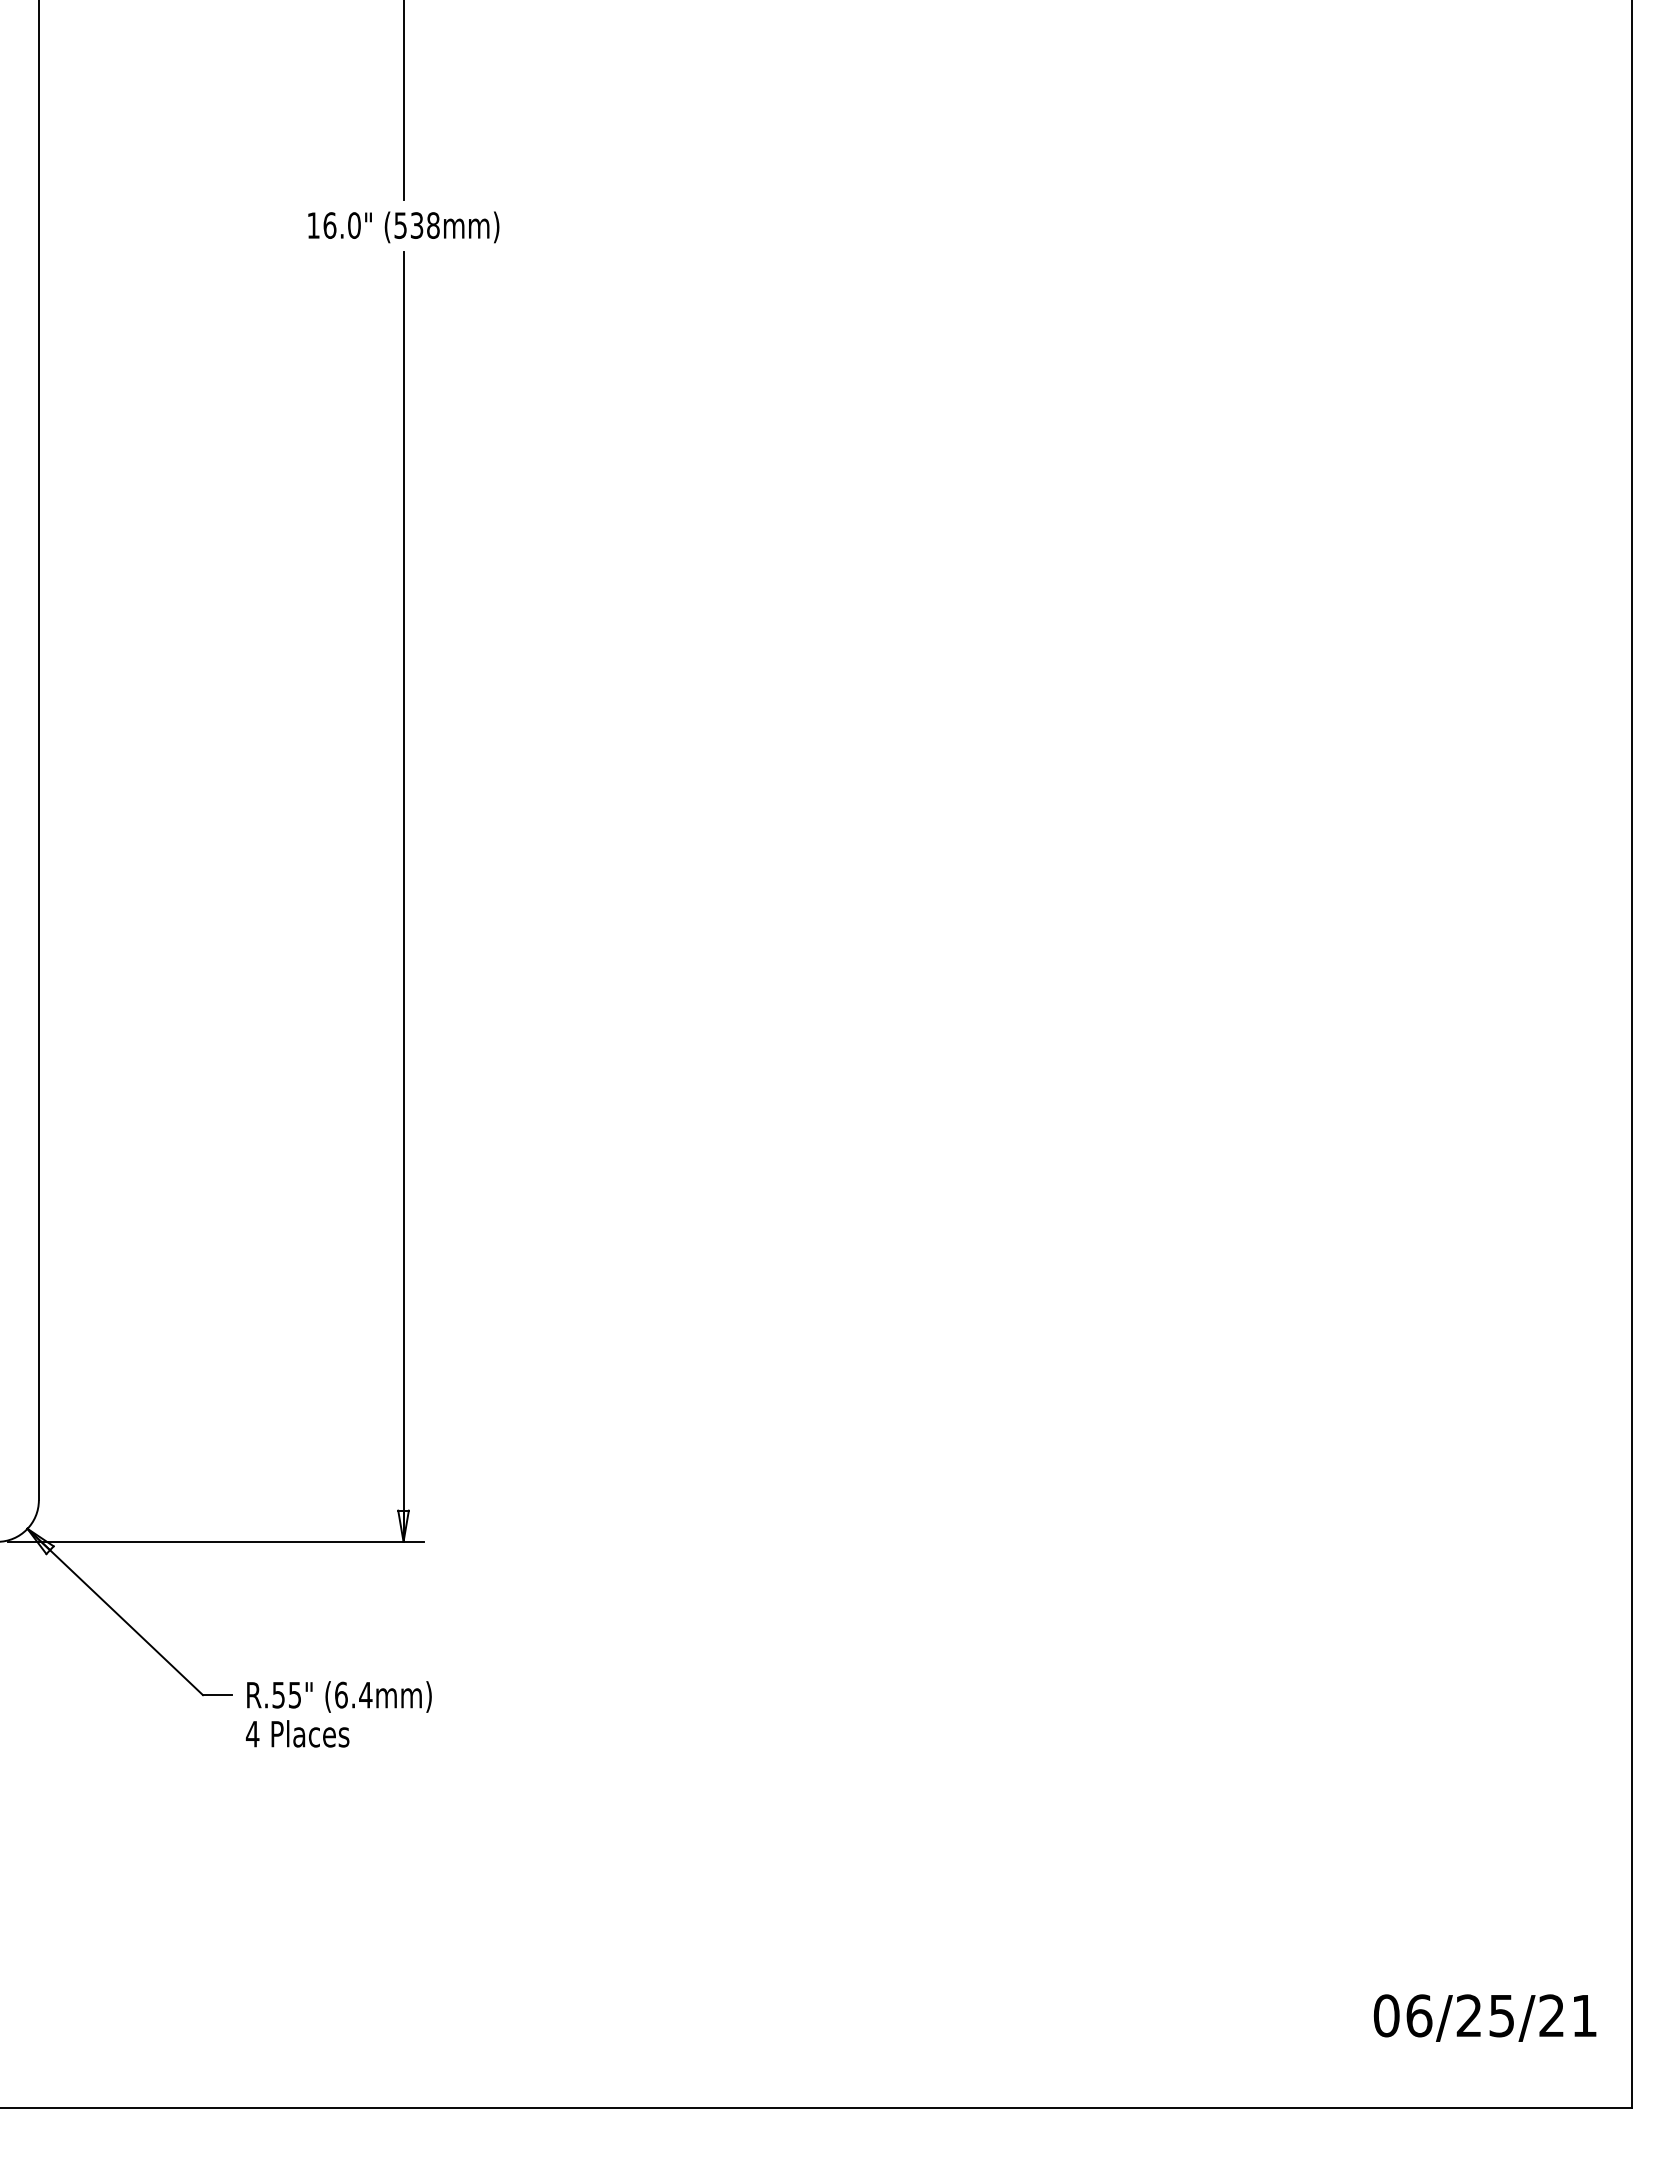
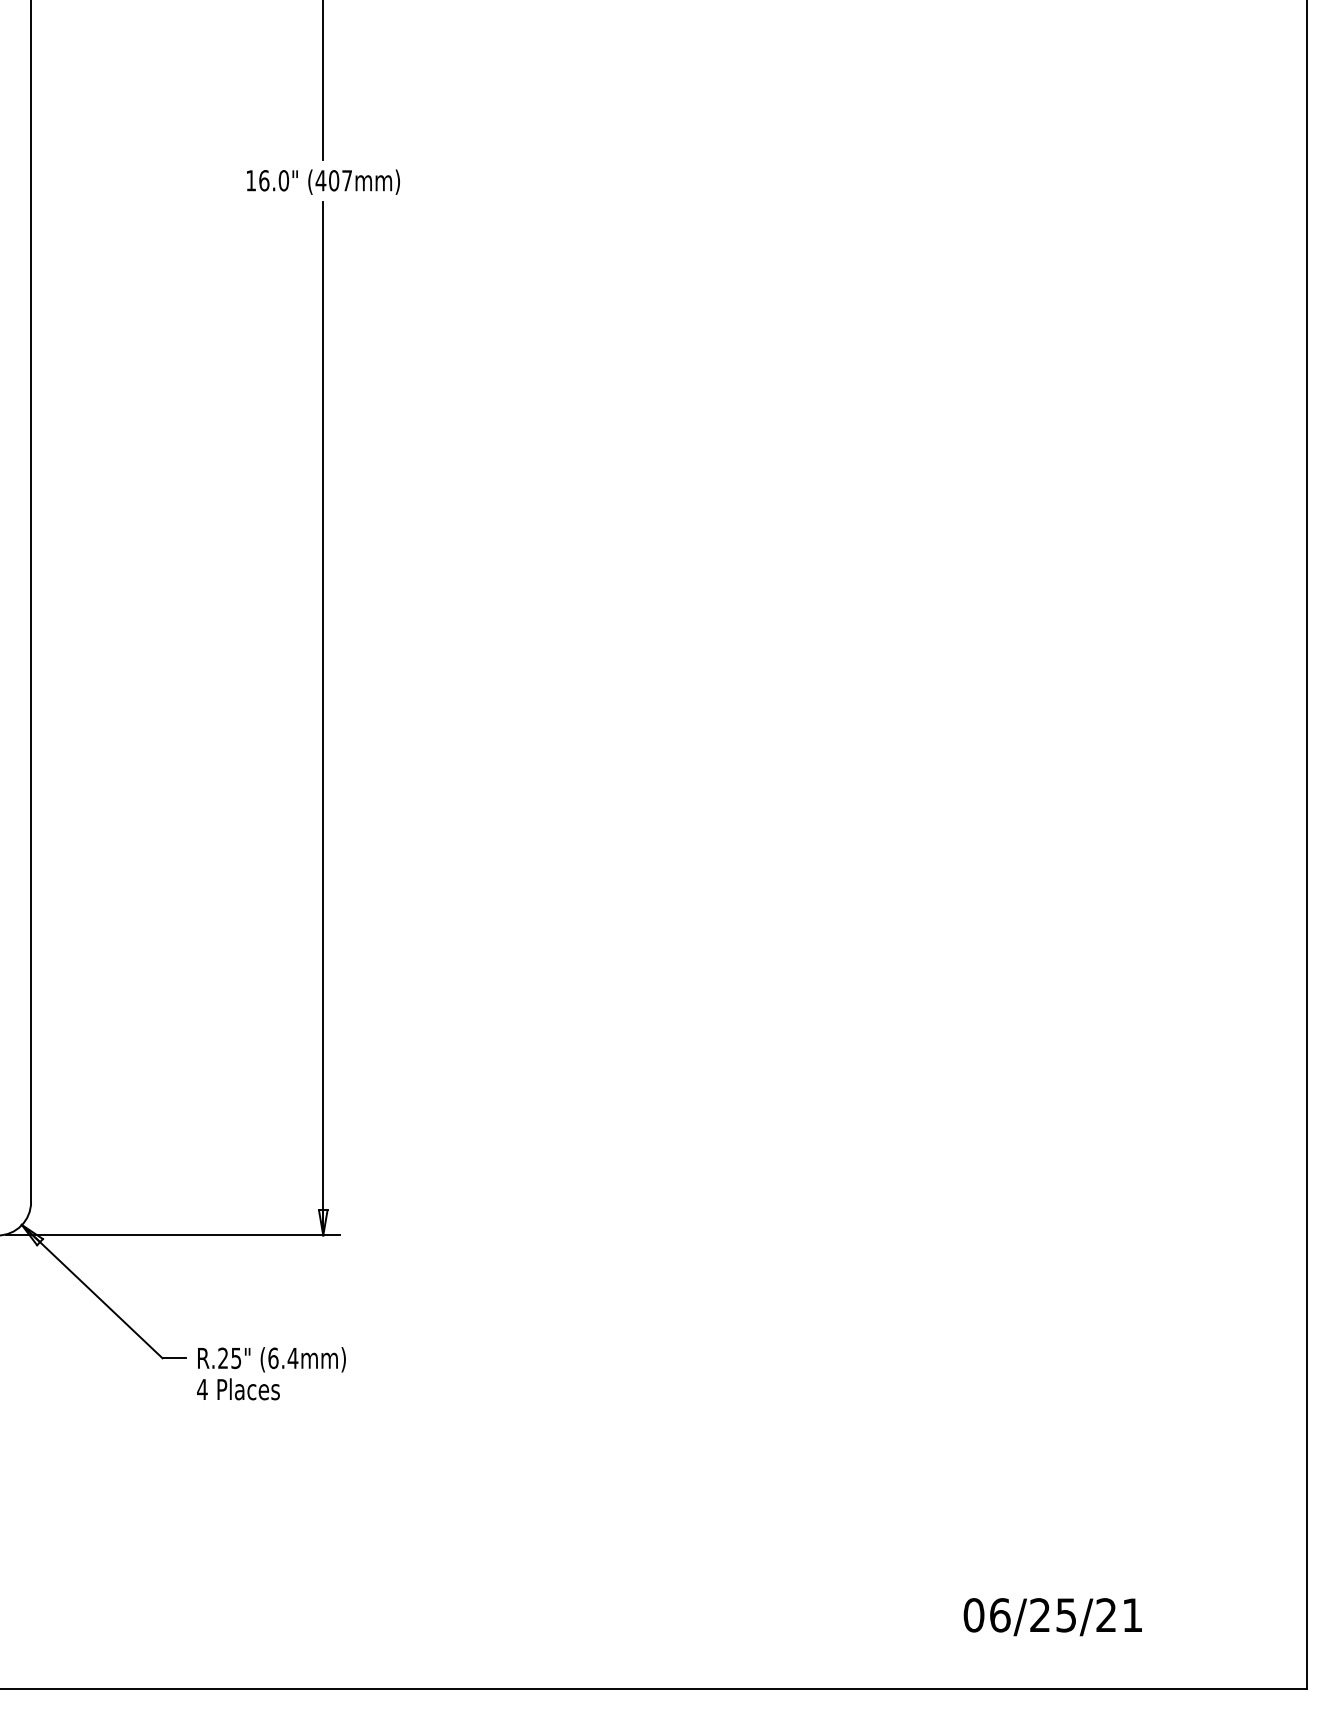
text: (416, 225) -> (333, 180), (538mm) -> (407mm)
text: (278, 1694) -> (223, 1357), R.55" -> R.25"
text: (1484, 2017) -> (1052, 1616), moved

